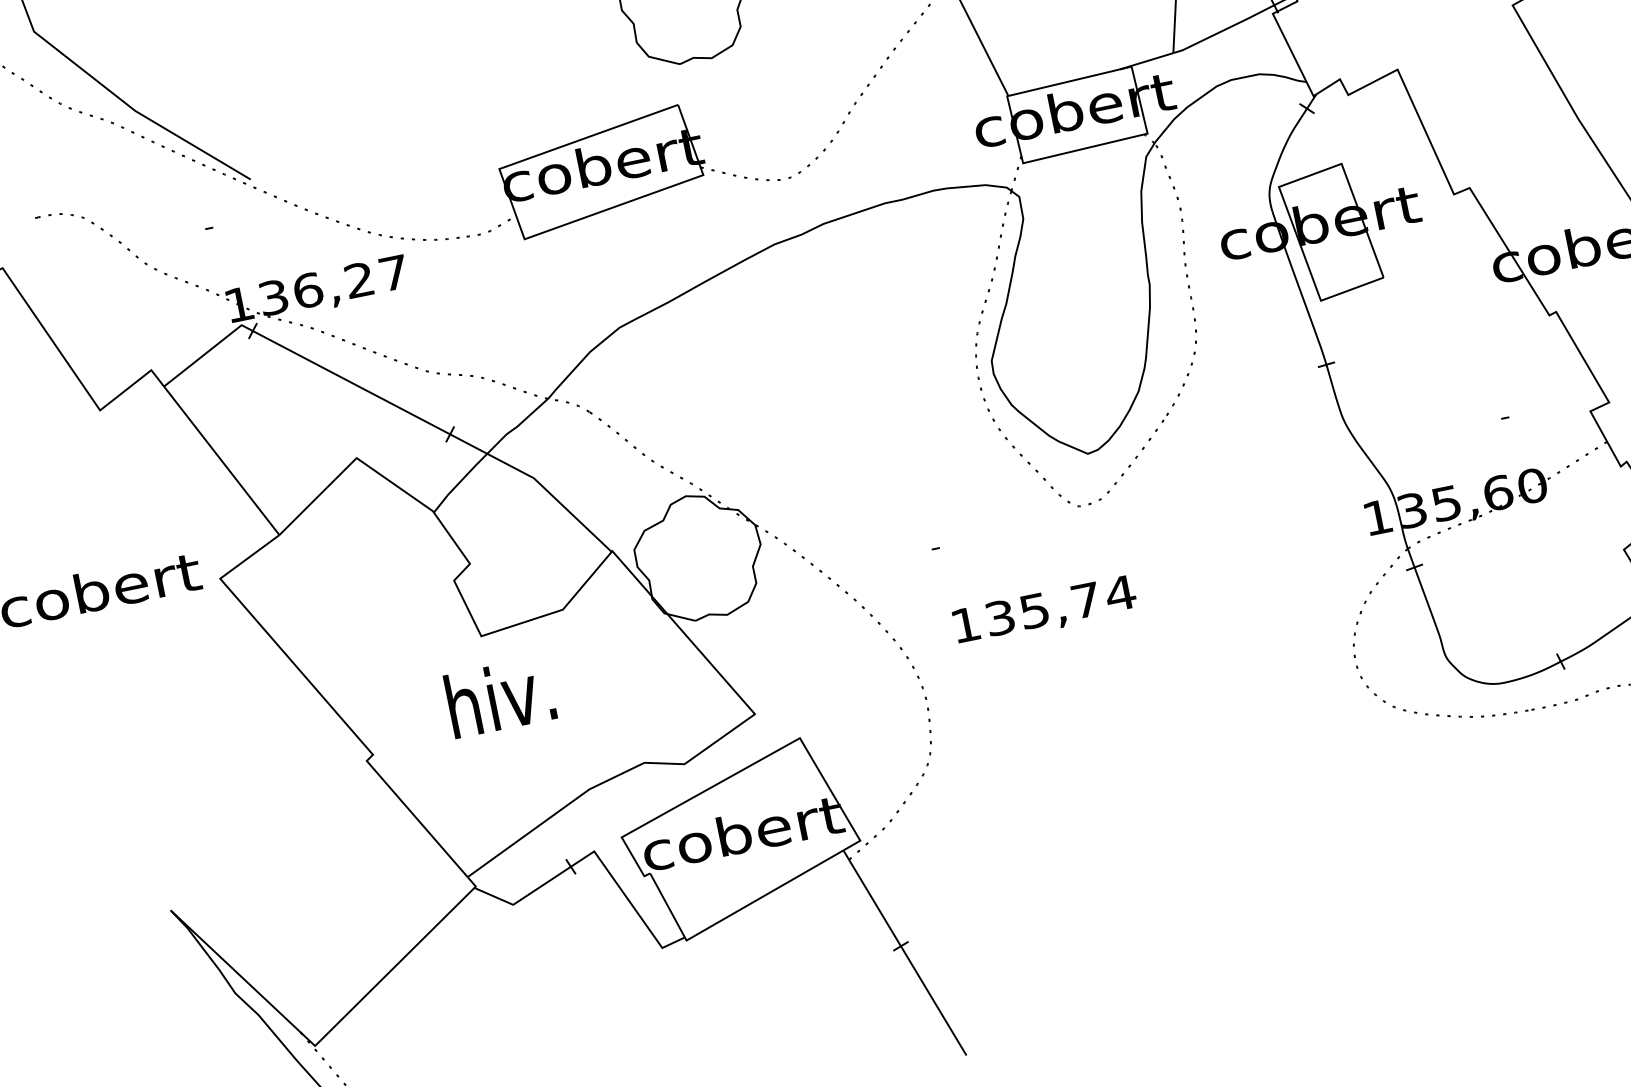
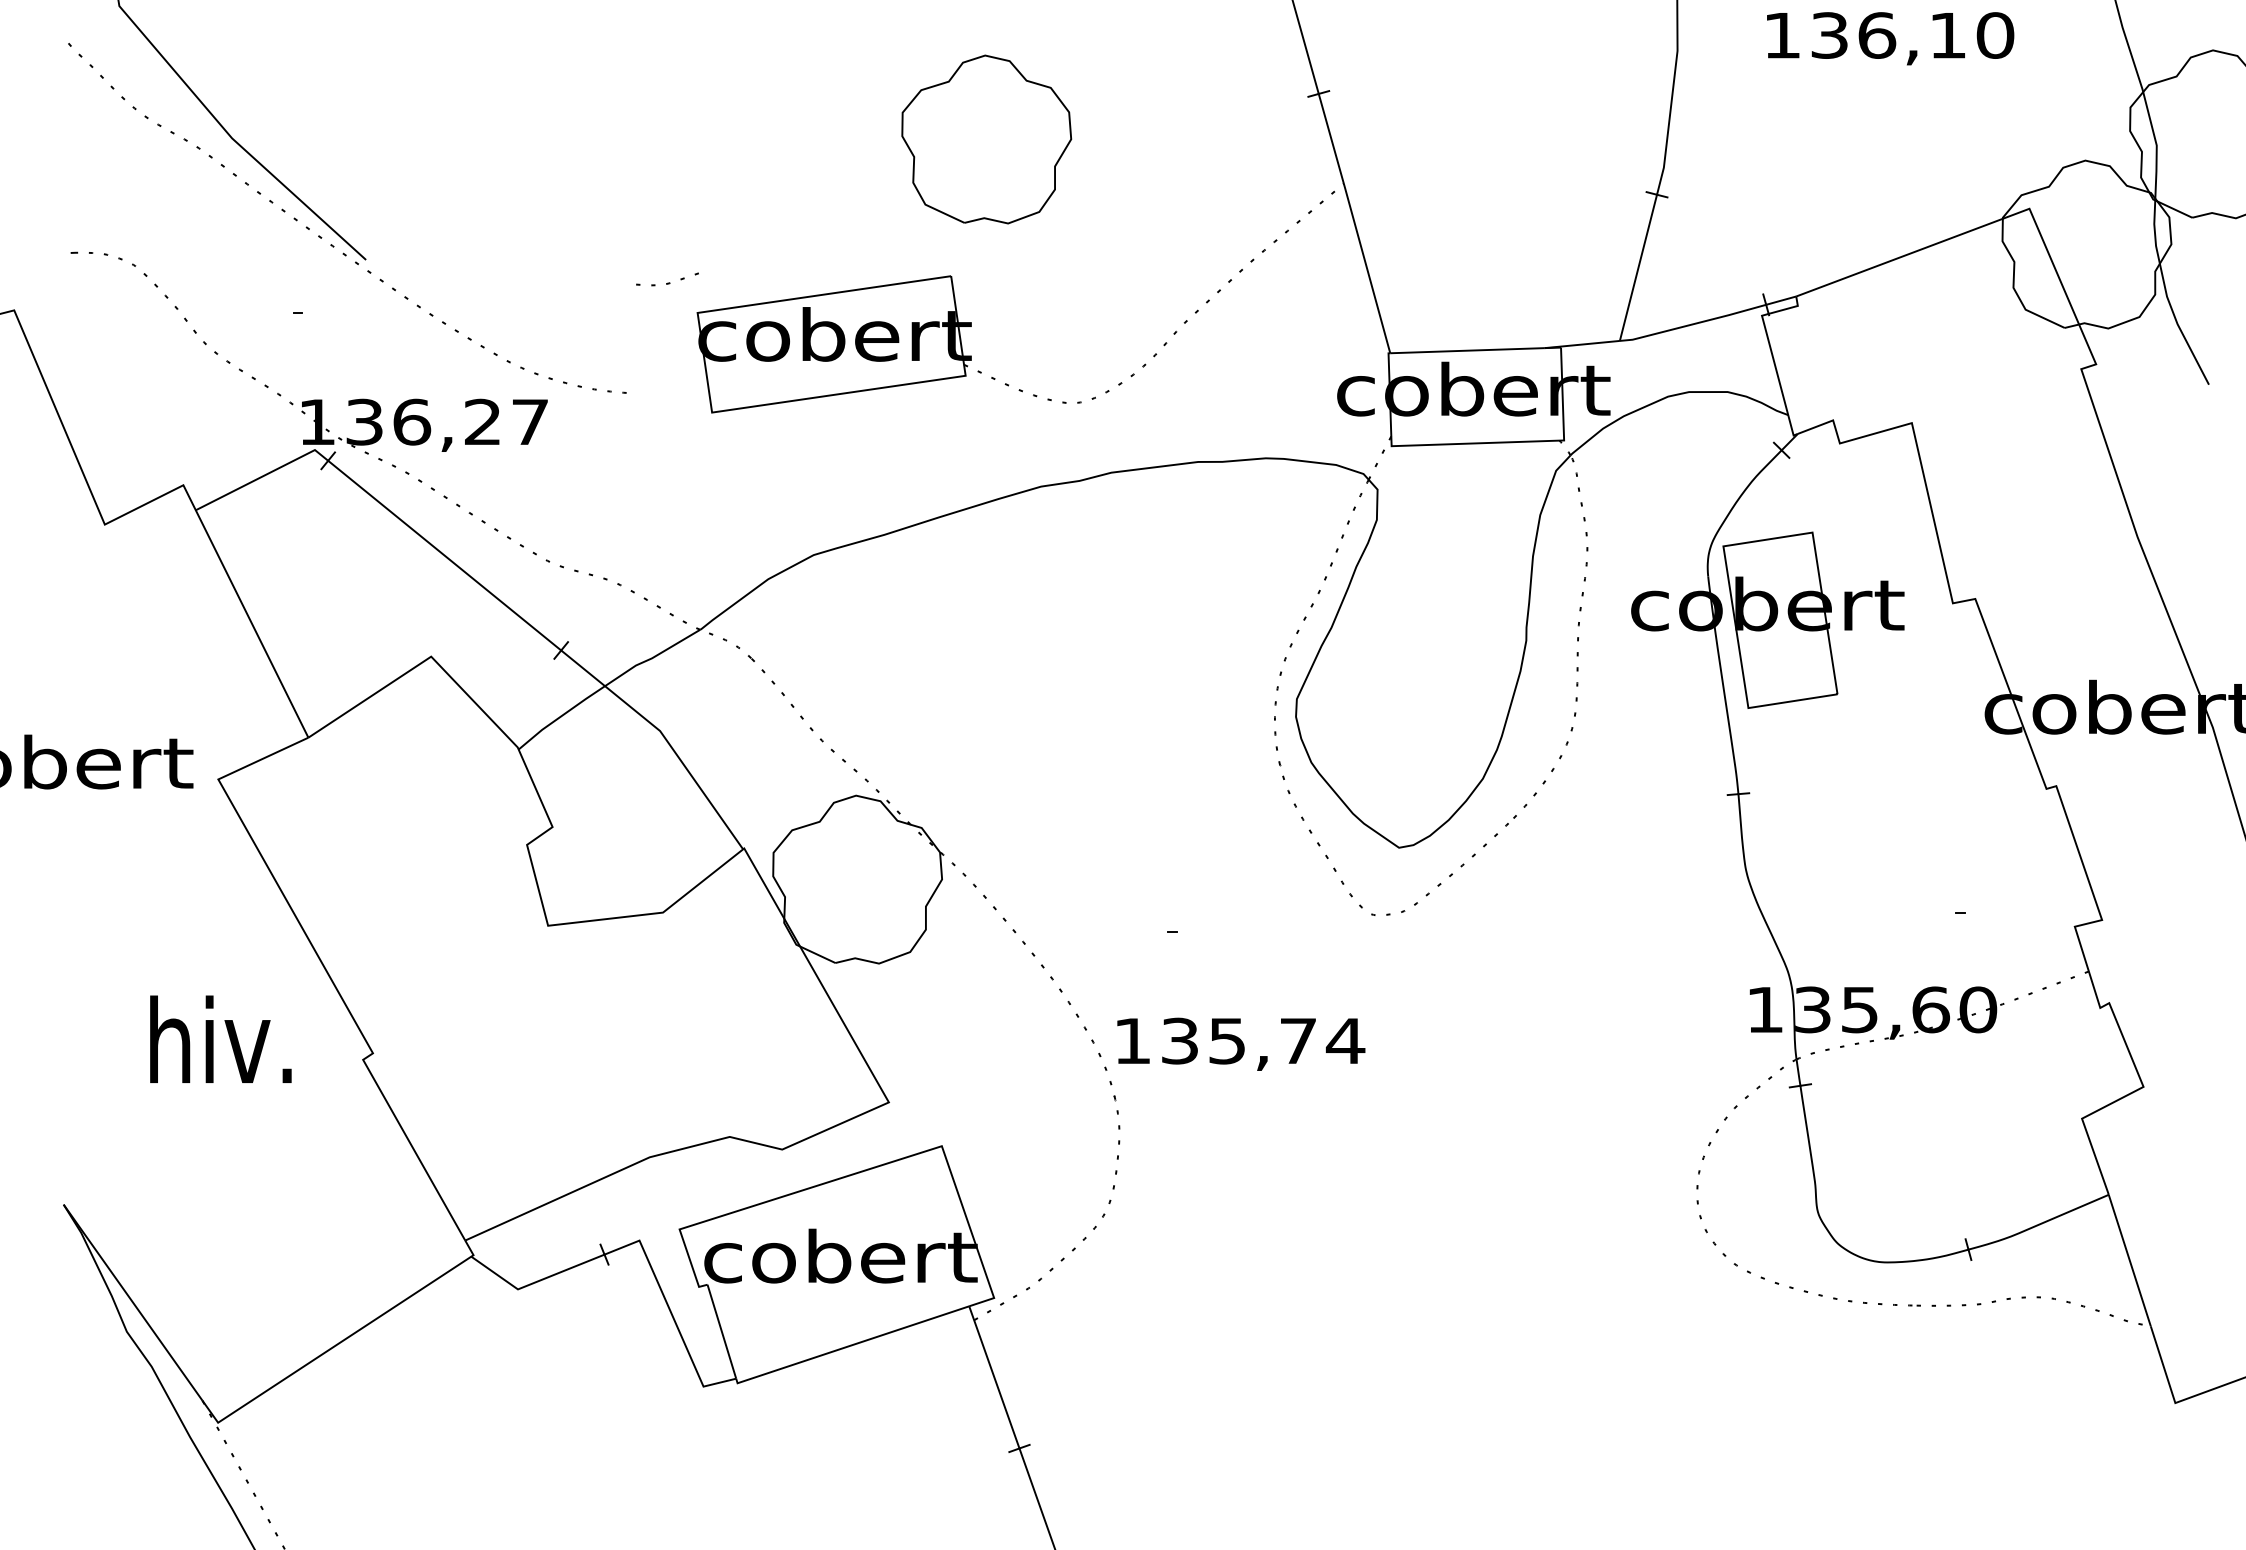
curve: (489, 230) -> (667, 282), moved
text: (1045, 610) -> (1241, 1043), moved
text: (499, 696) -> (220, 1038), moved

